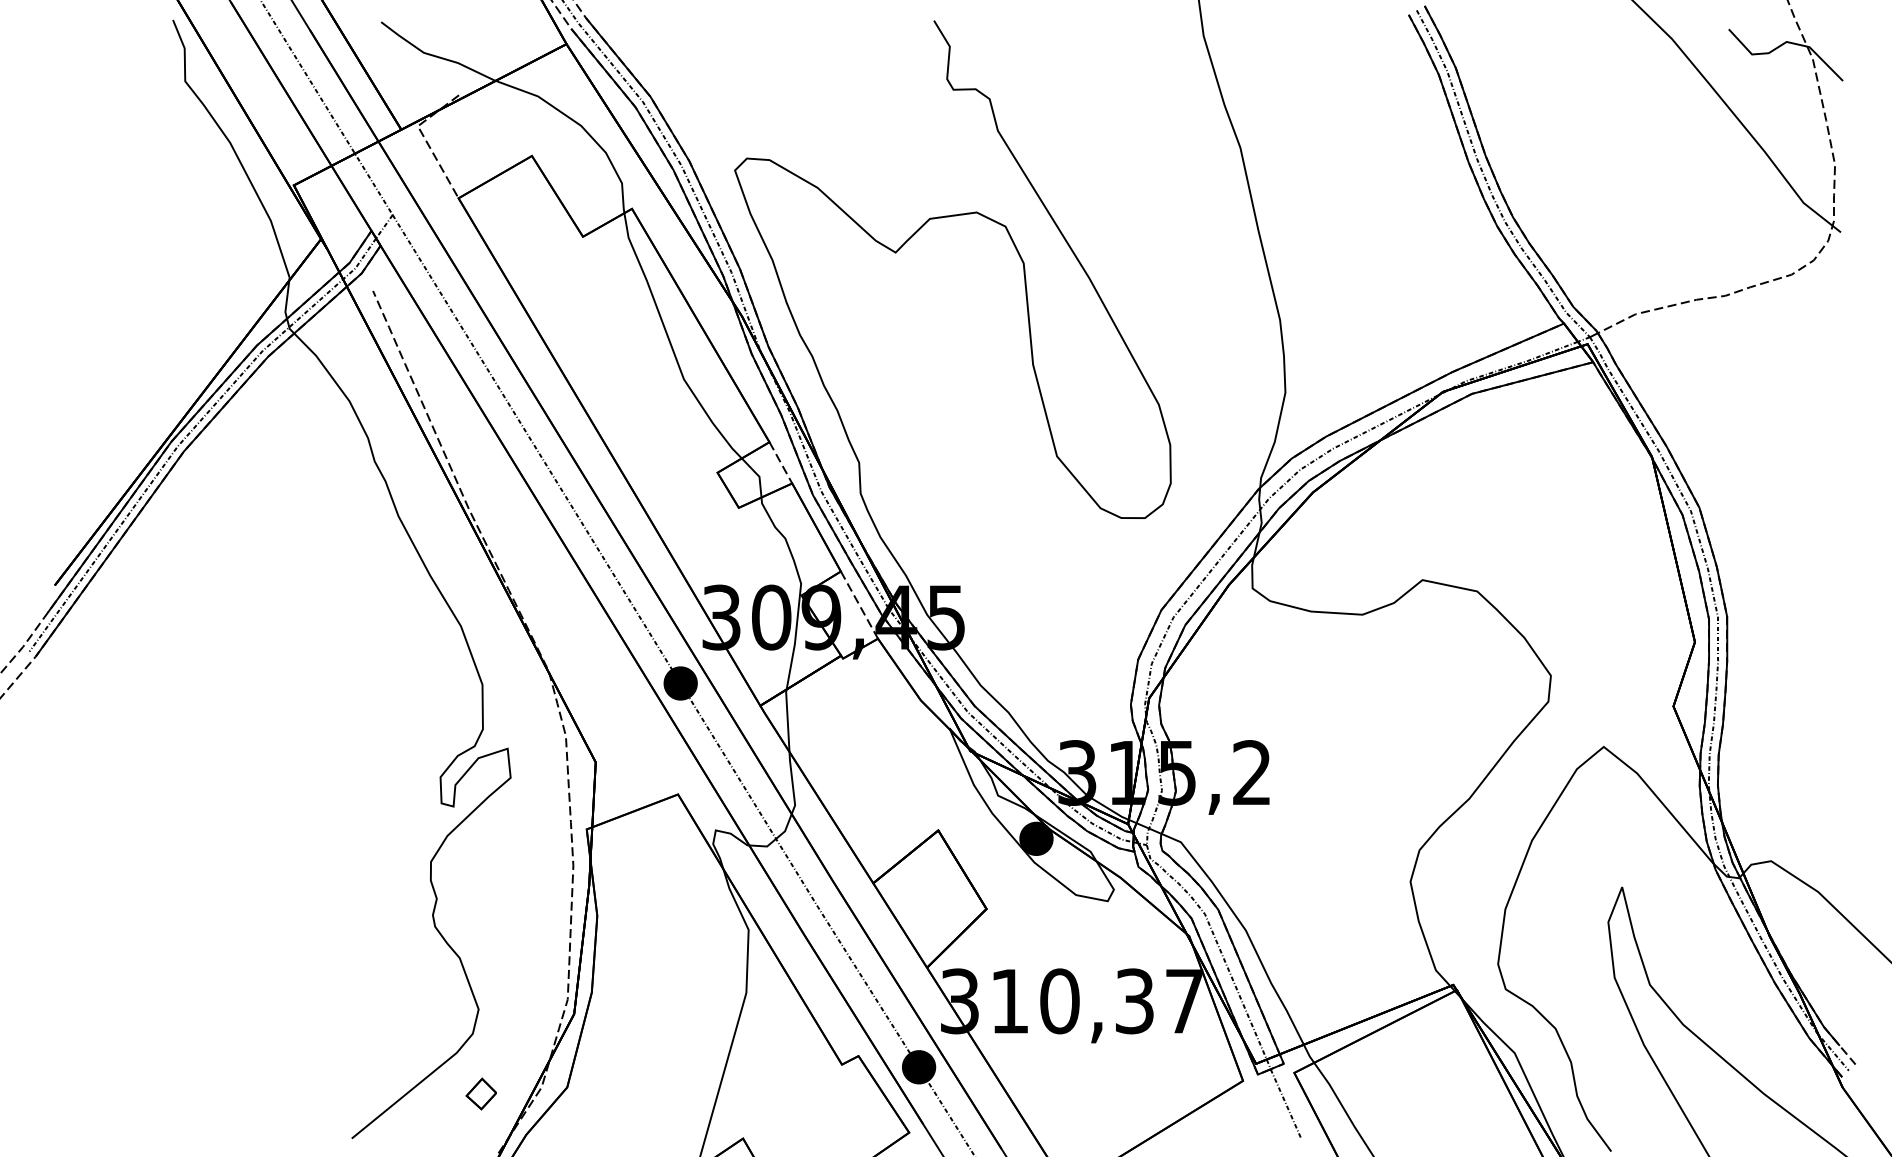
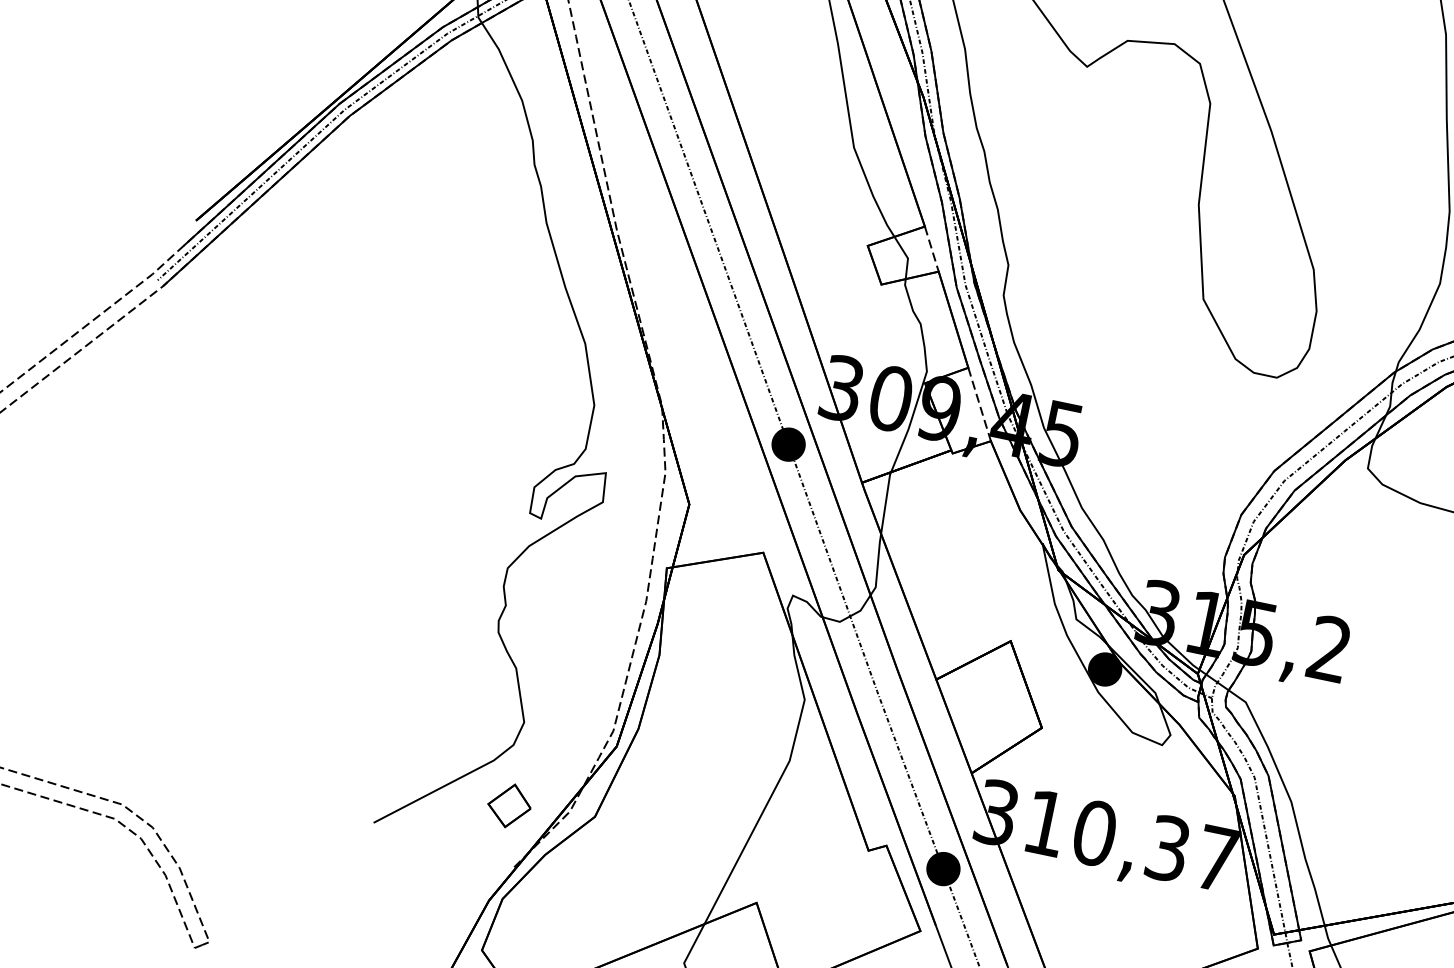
part: (481, 1093) -> (509, 805), size x1.43

